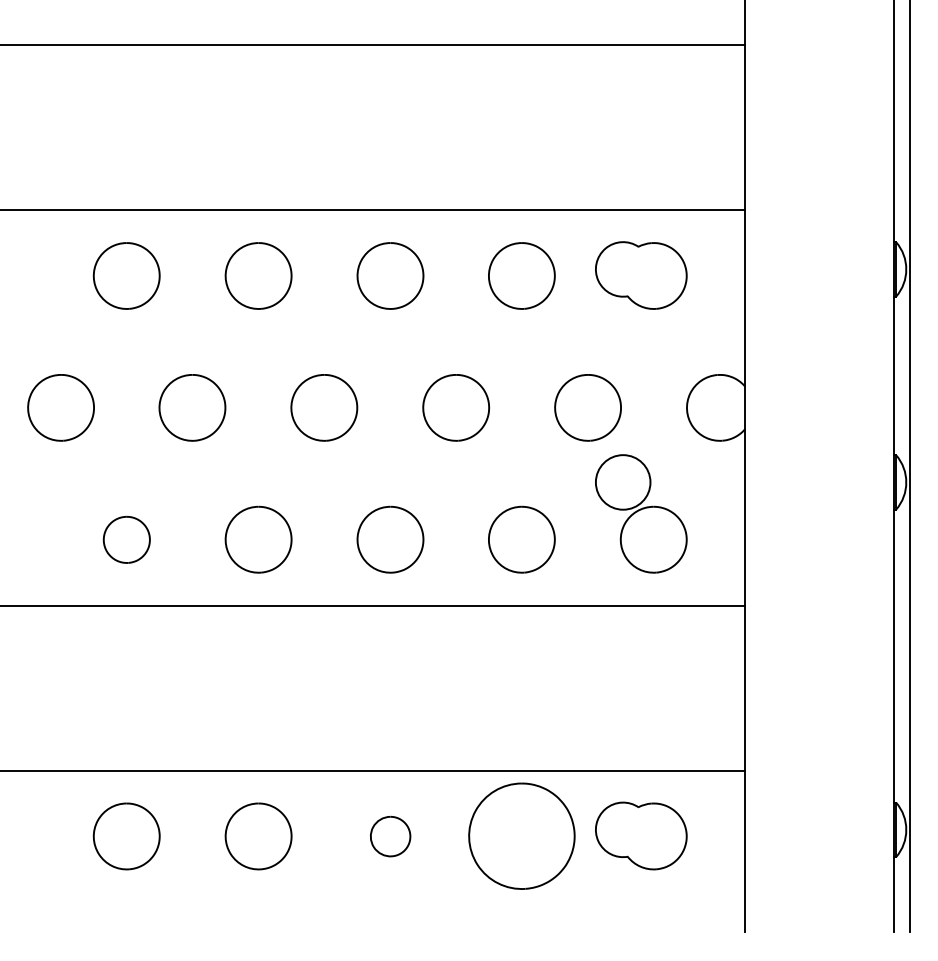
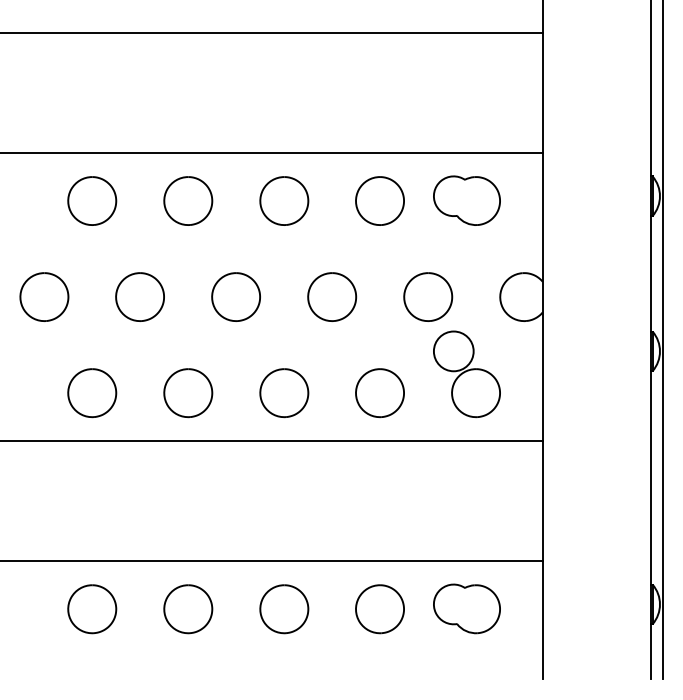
part: (127, 540) -> (92, 393), size x1.43
part: (390, 836) -> (284, 609), size x1.67
part: (521, 836) -> (379, 609), size x0.62

